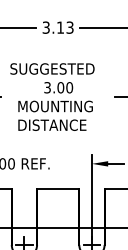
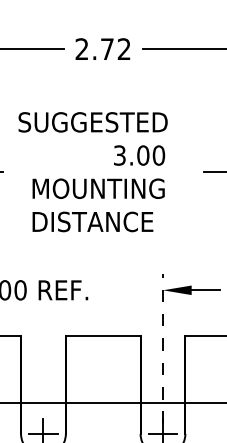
text: (57, 27) -> (101, 48), 3.13 -> 2.72
text: (58, 87) -> (139, 155), moved
line: (91, 196) -> (162, 348), solid -> dashed

